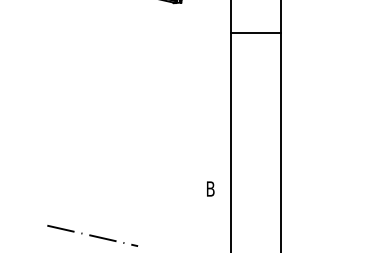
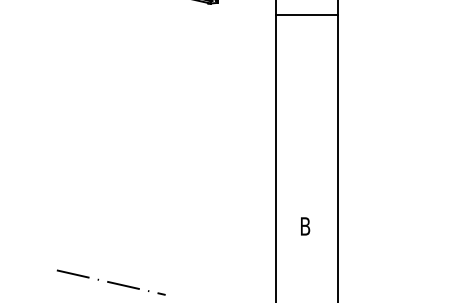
line: (255, 32) -> (306, 14), moved
text: (210, 188) -> (305, 225), moved

